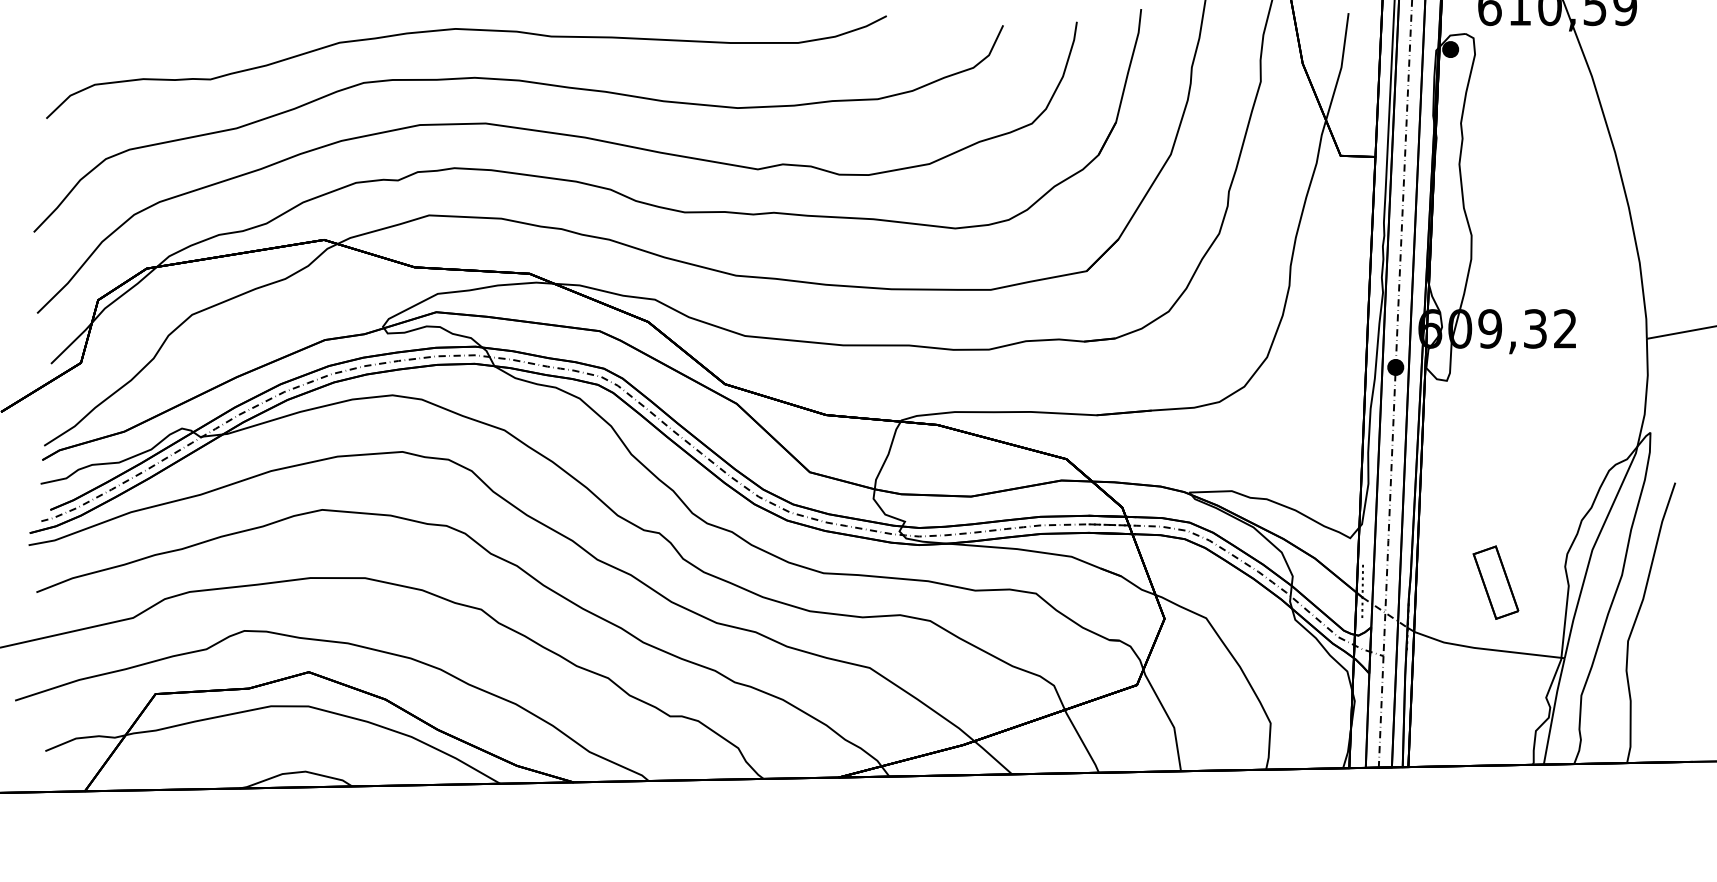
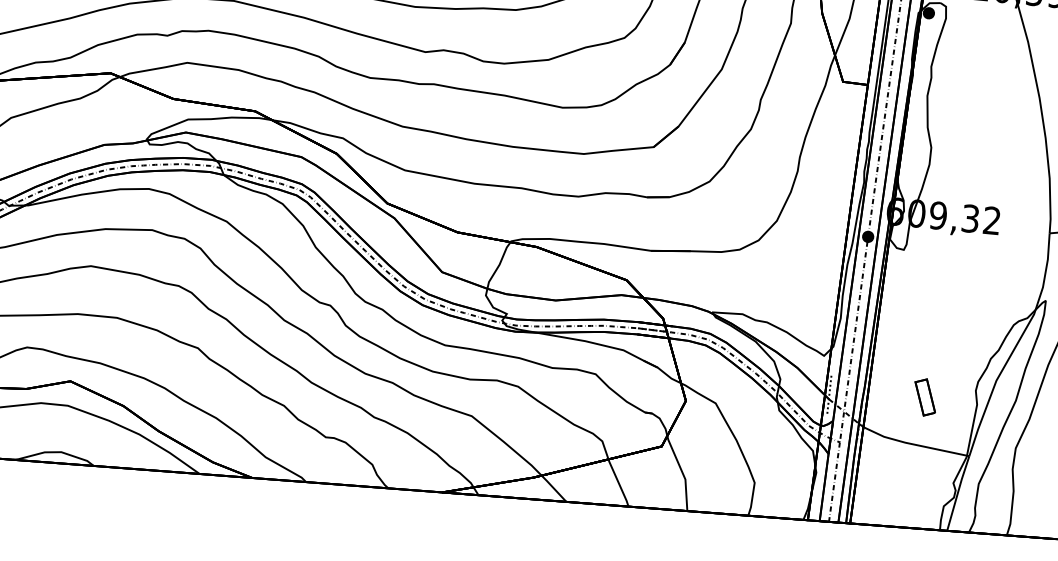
part: (1495, 582) -> (924, 397), size x0.7

